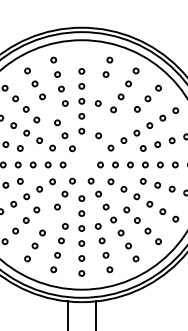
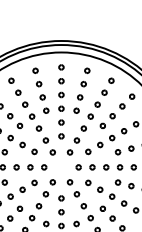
part: (81, 56) -> (61, 67), added
part: (101, 88) -> (79, 96), added
part: (49, 109) -> (31, 116), added
part: (126, 119) -> (102, 125), added
part: (105, 122) -> (83, 128), added
part: (90, 148) -> (69, 152), added
part: (49, 219) -> (31, 217), added

